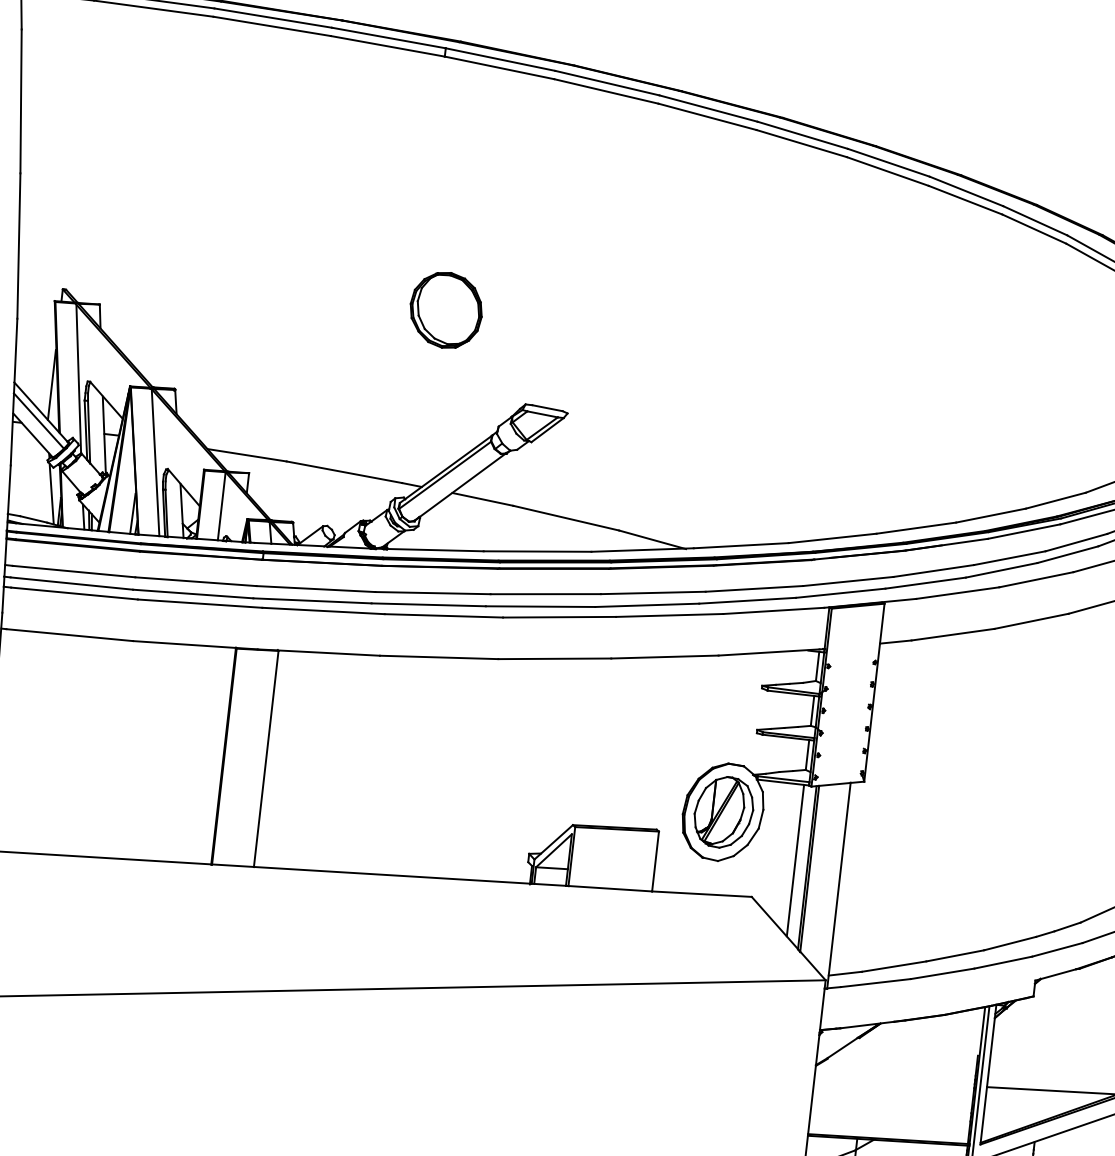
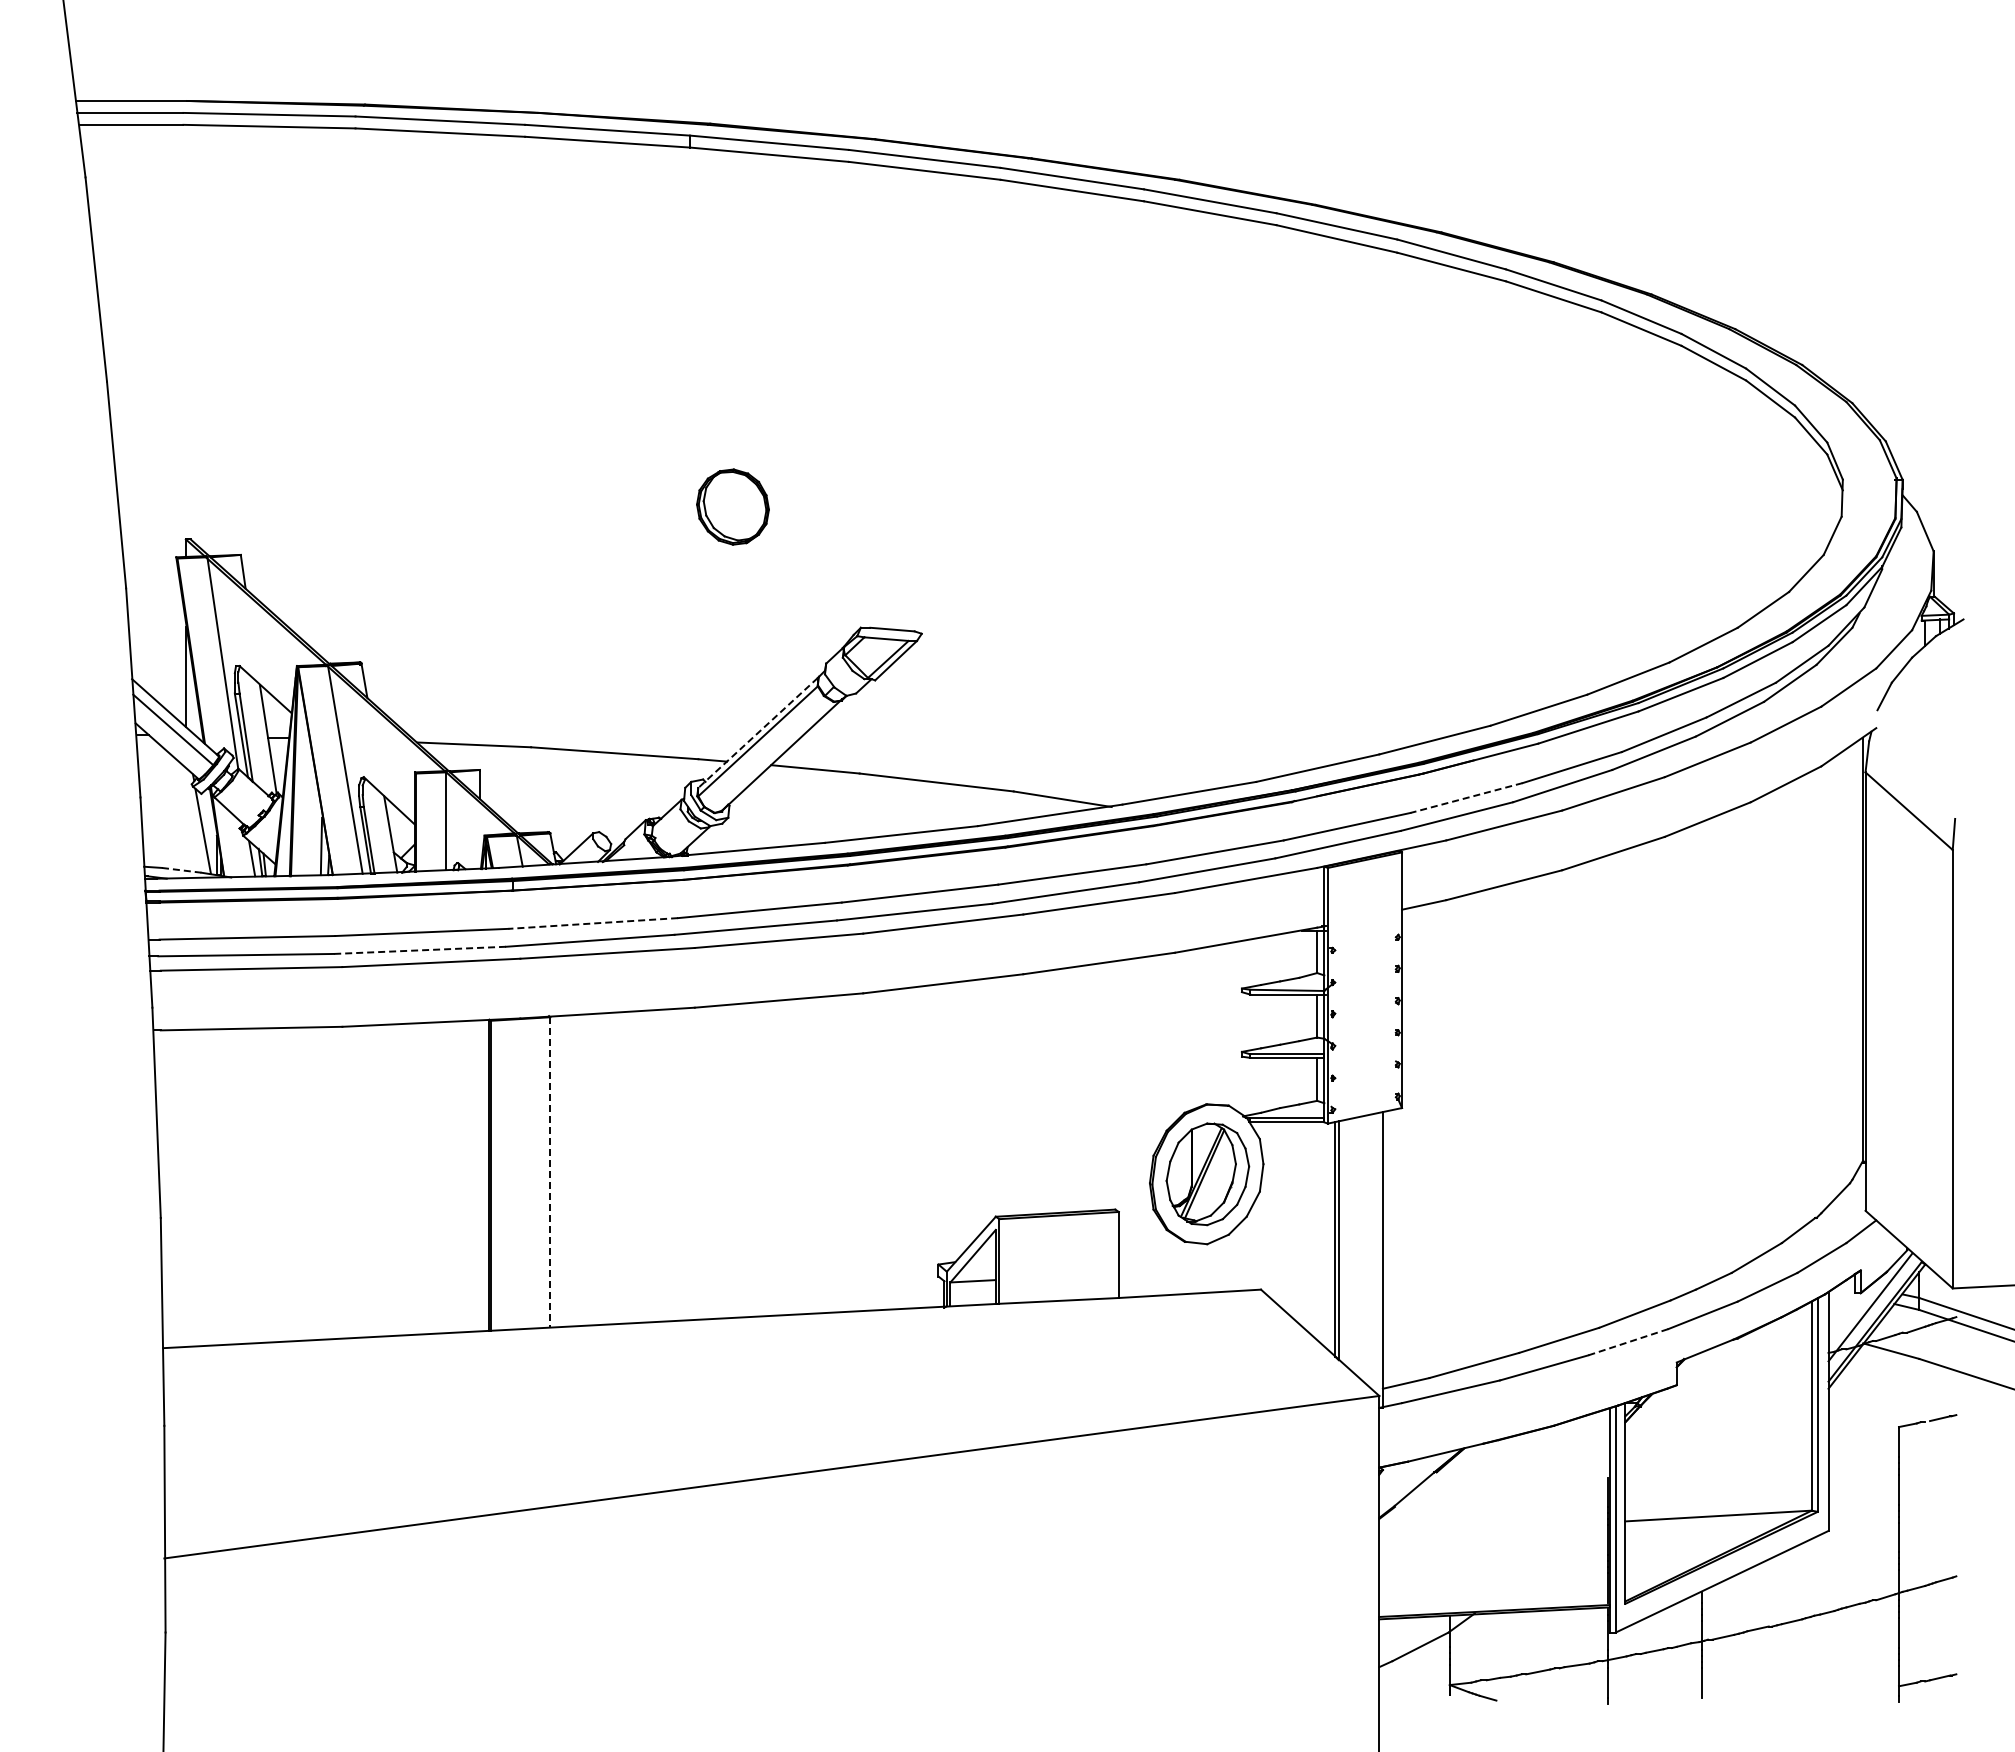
part: (445, 309) -> (732, 506), size x0.7
line: (445, 469) -> (757, 733), solid -> dashed
line: (33, 519) -> (181, 870), solid -> dashed
line: (933, 571) -> (1466, 798), solid -> dashed
line: (316, 589) -> (593, 923), solid -> dashed
line: (192, 594) -> (419, 950), solid -> dashed
line: (266, 759) -> (550, 1173), solid -> dashed
line: (795, 860) -> (1317, 1230), removed
line: (1003, 962) -> (1628, 1342), solid -> dashed

